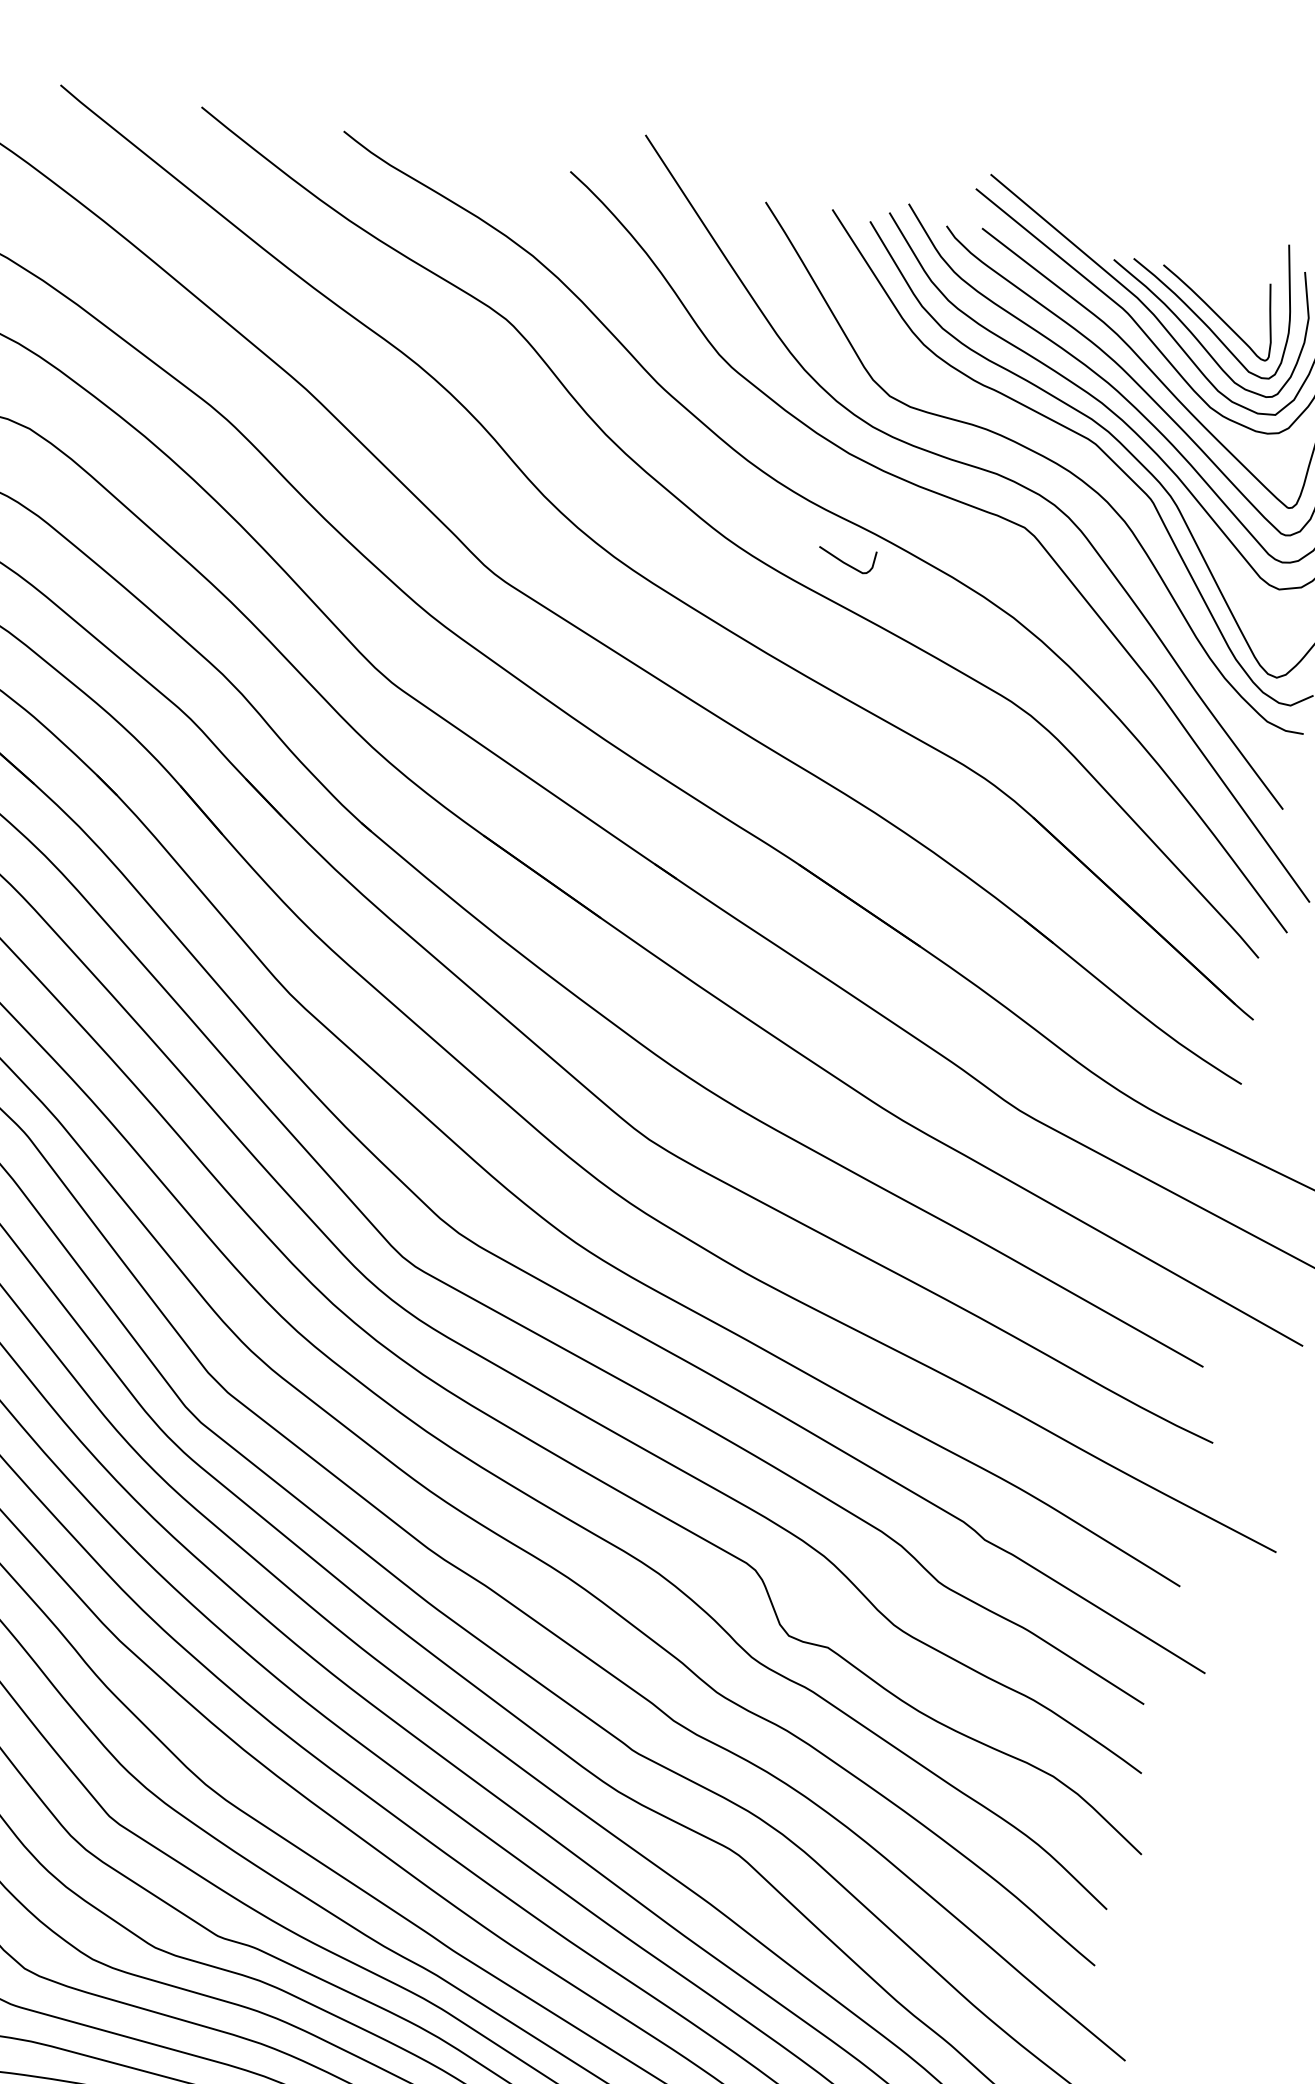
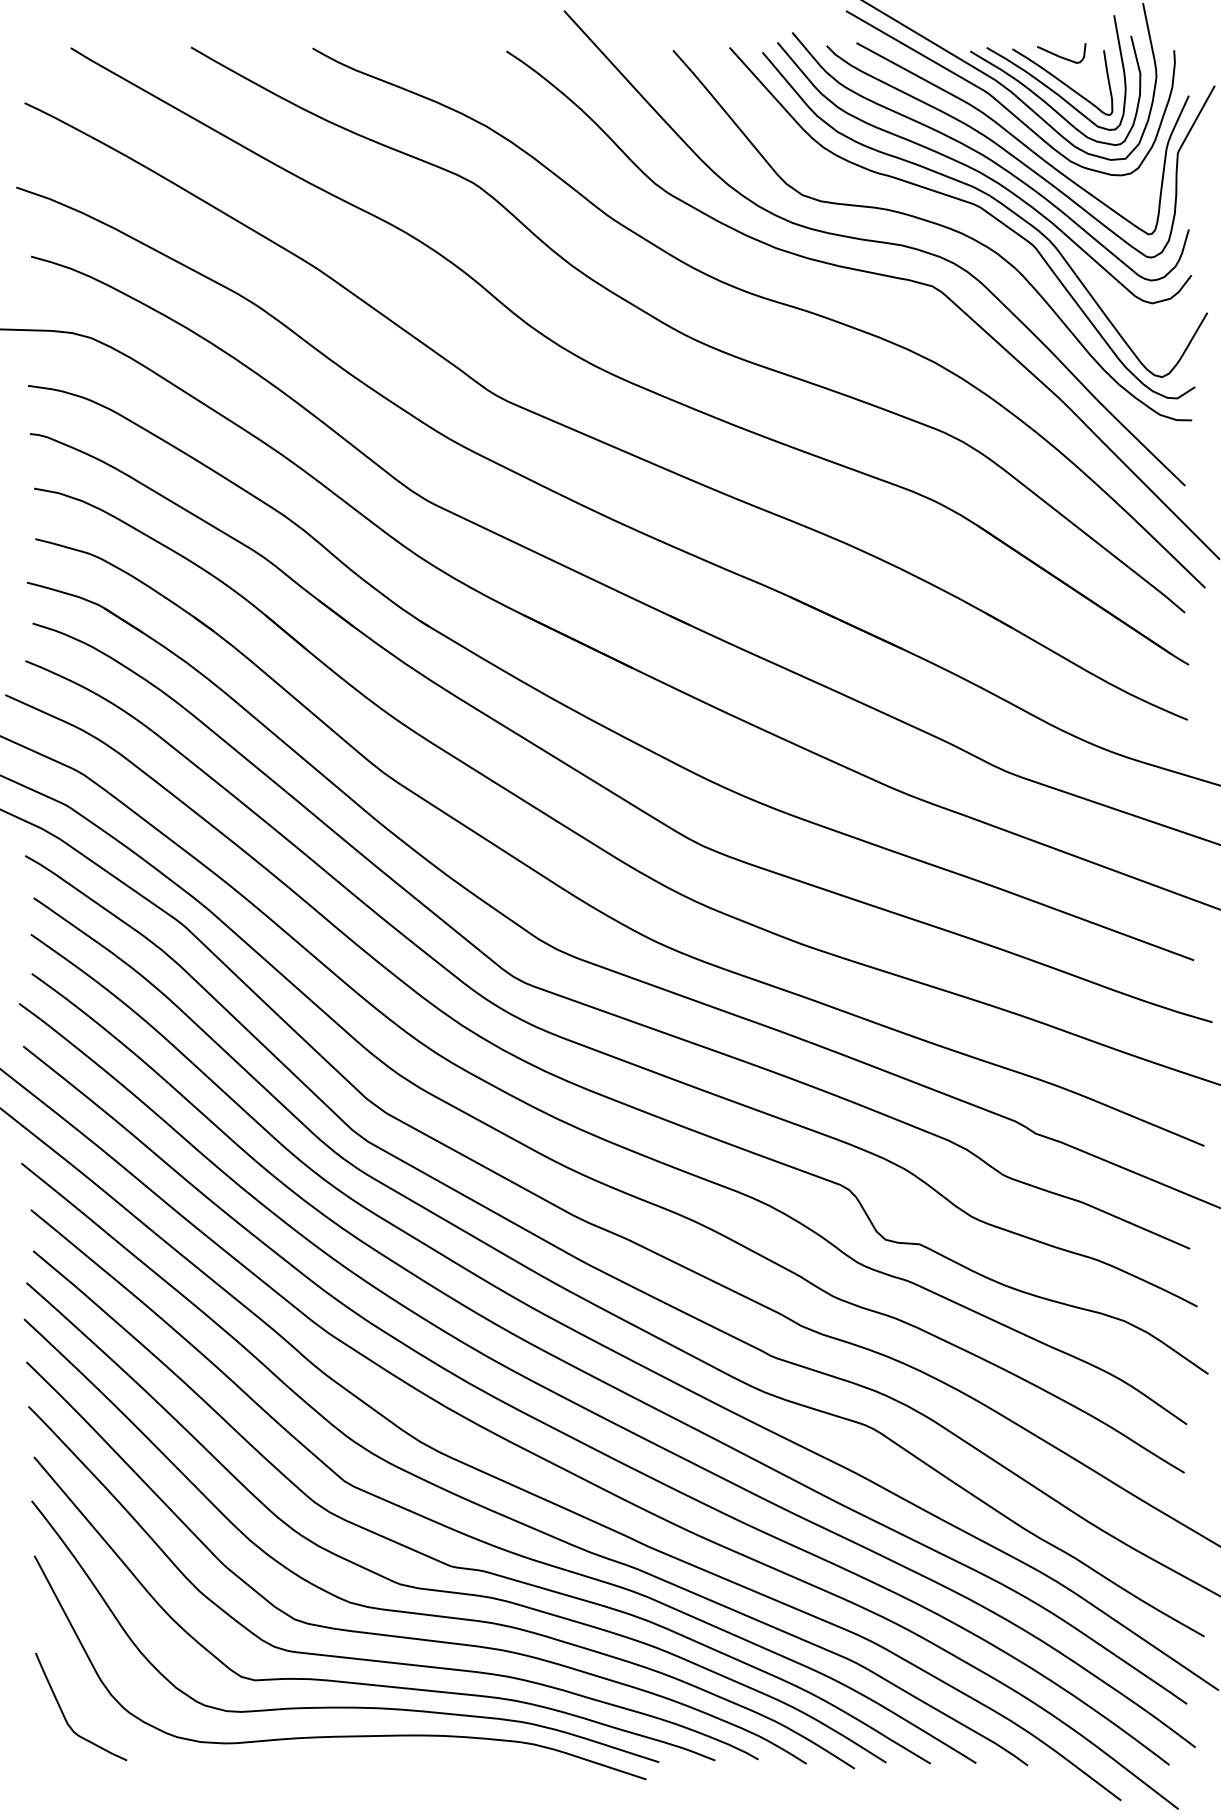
curve: (843, 561) -> (1059, 55), moved

